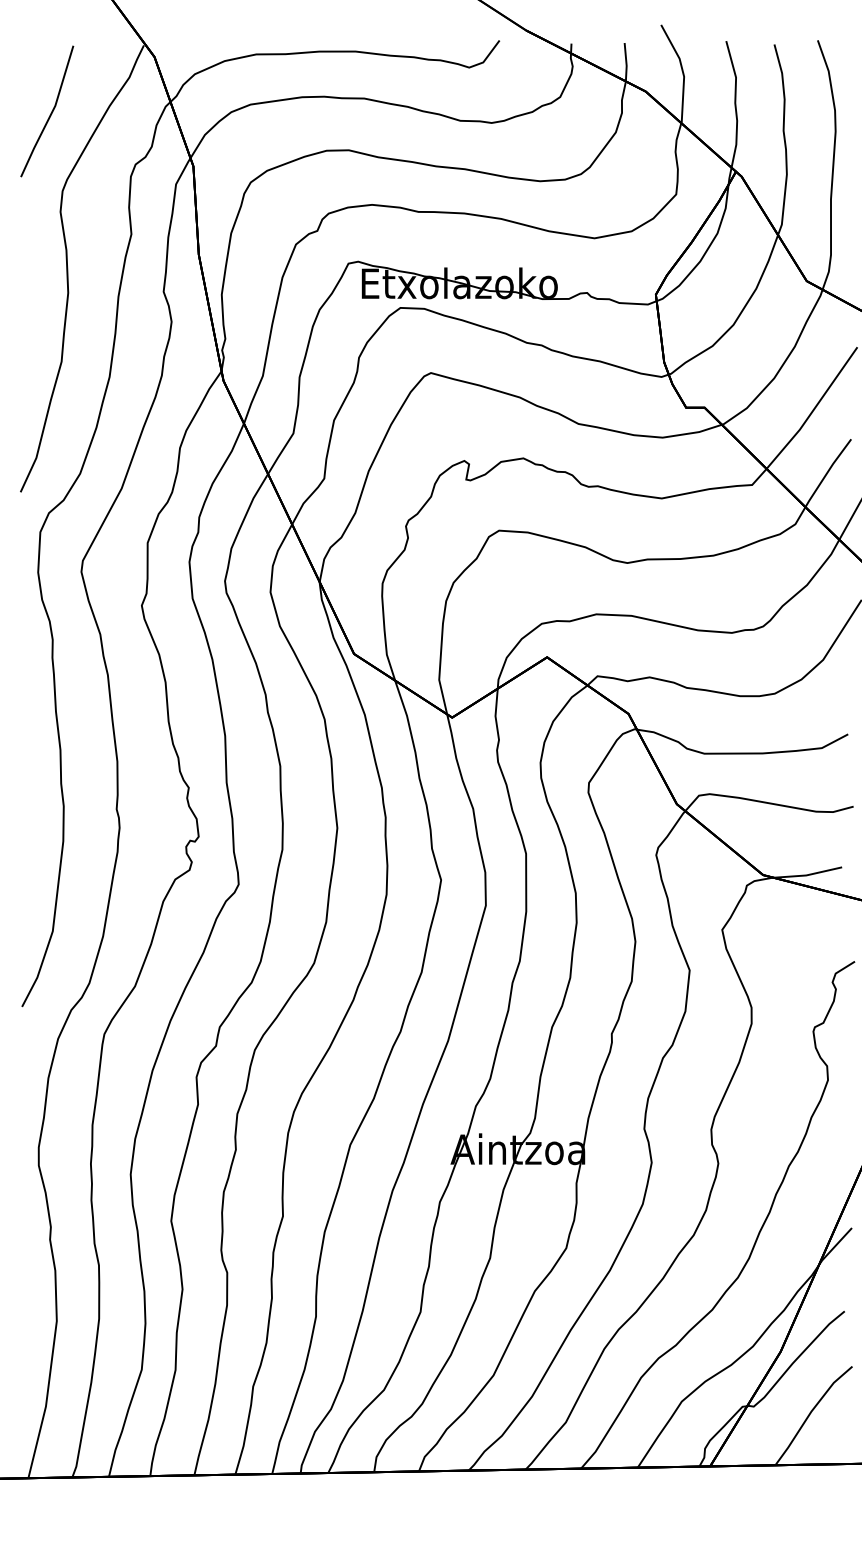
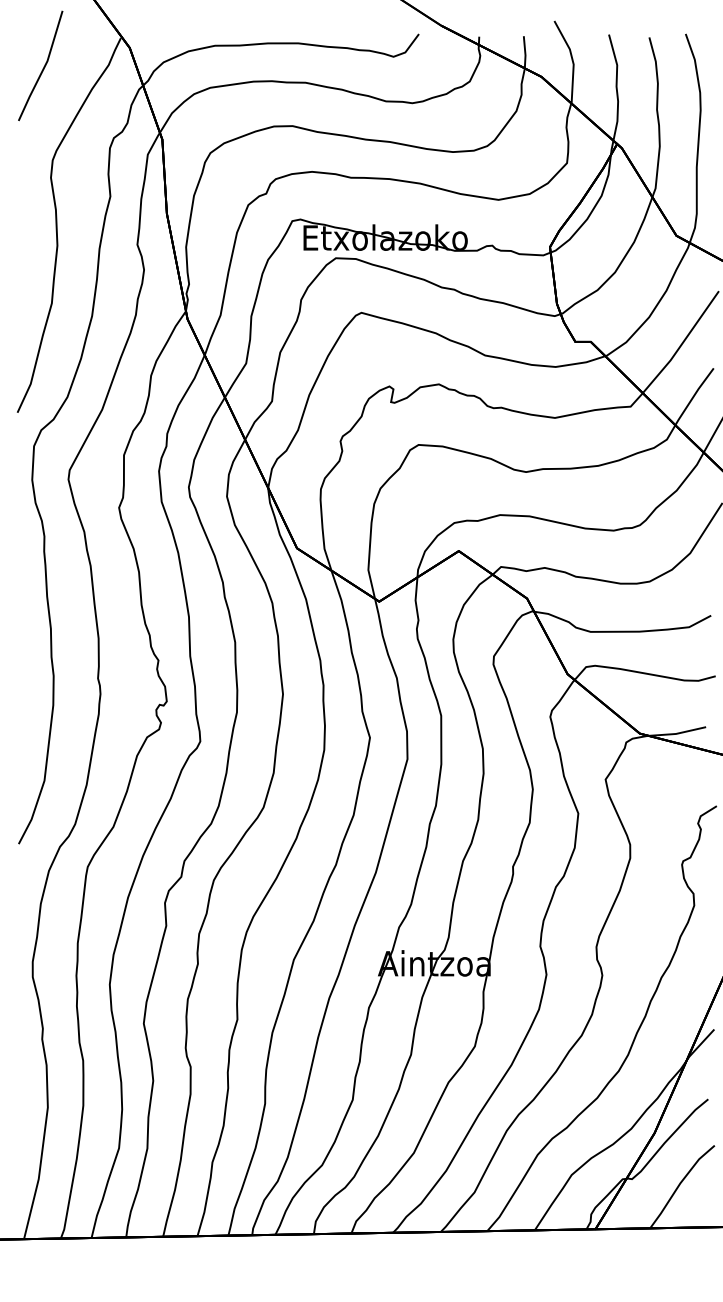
line: (50, 113) -> (43, 67), moved

